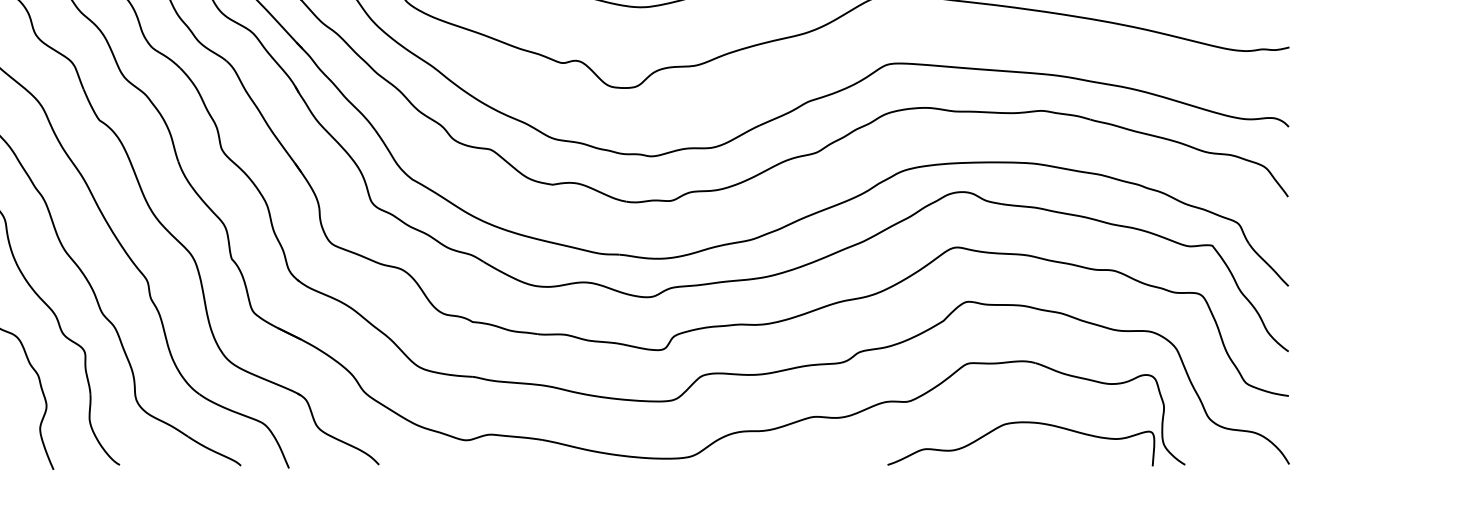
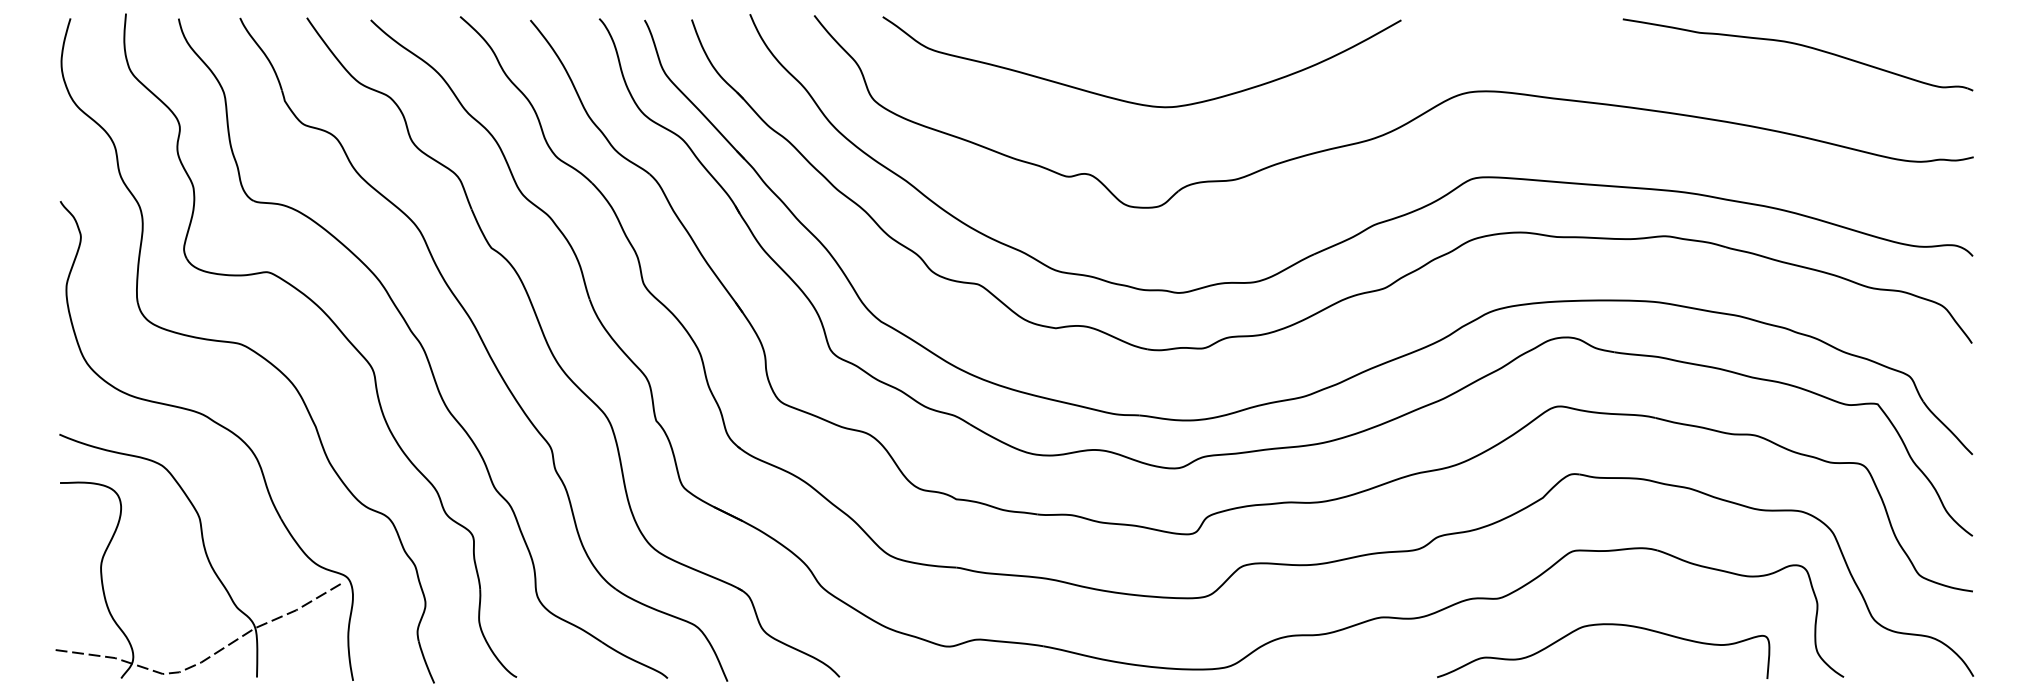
curve: (1021, 423) -> (1603, 625), moved

